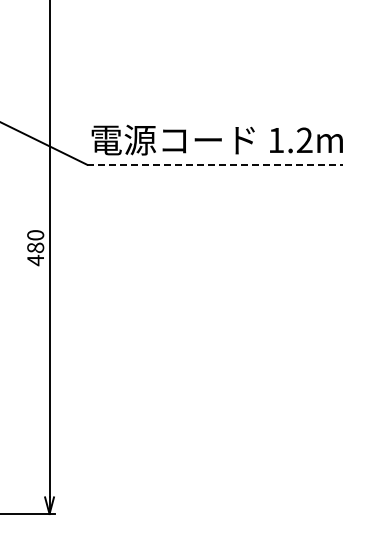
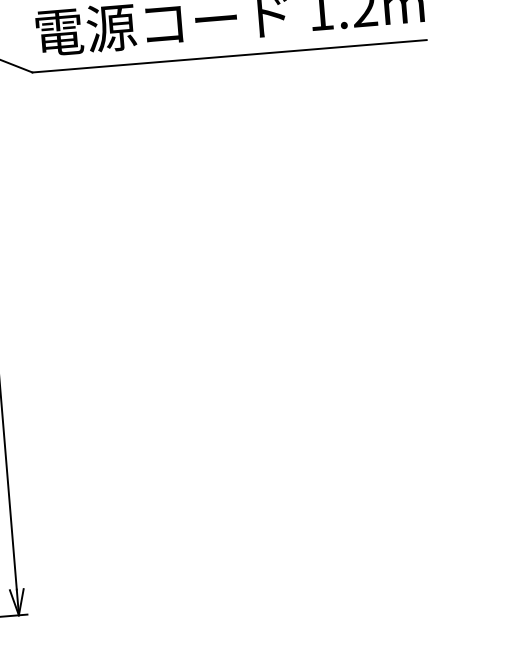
line: (215, 164) -> (230, 55), dashed -> solid

